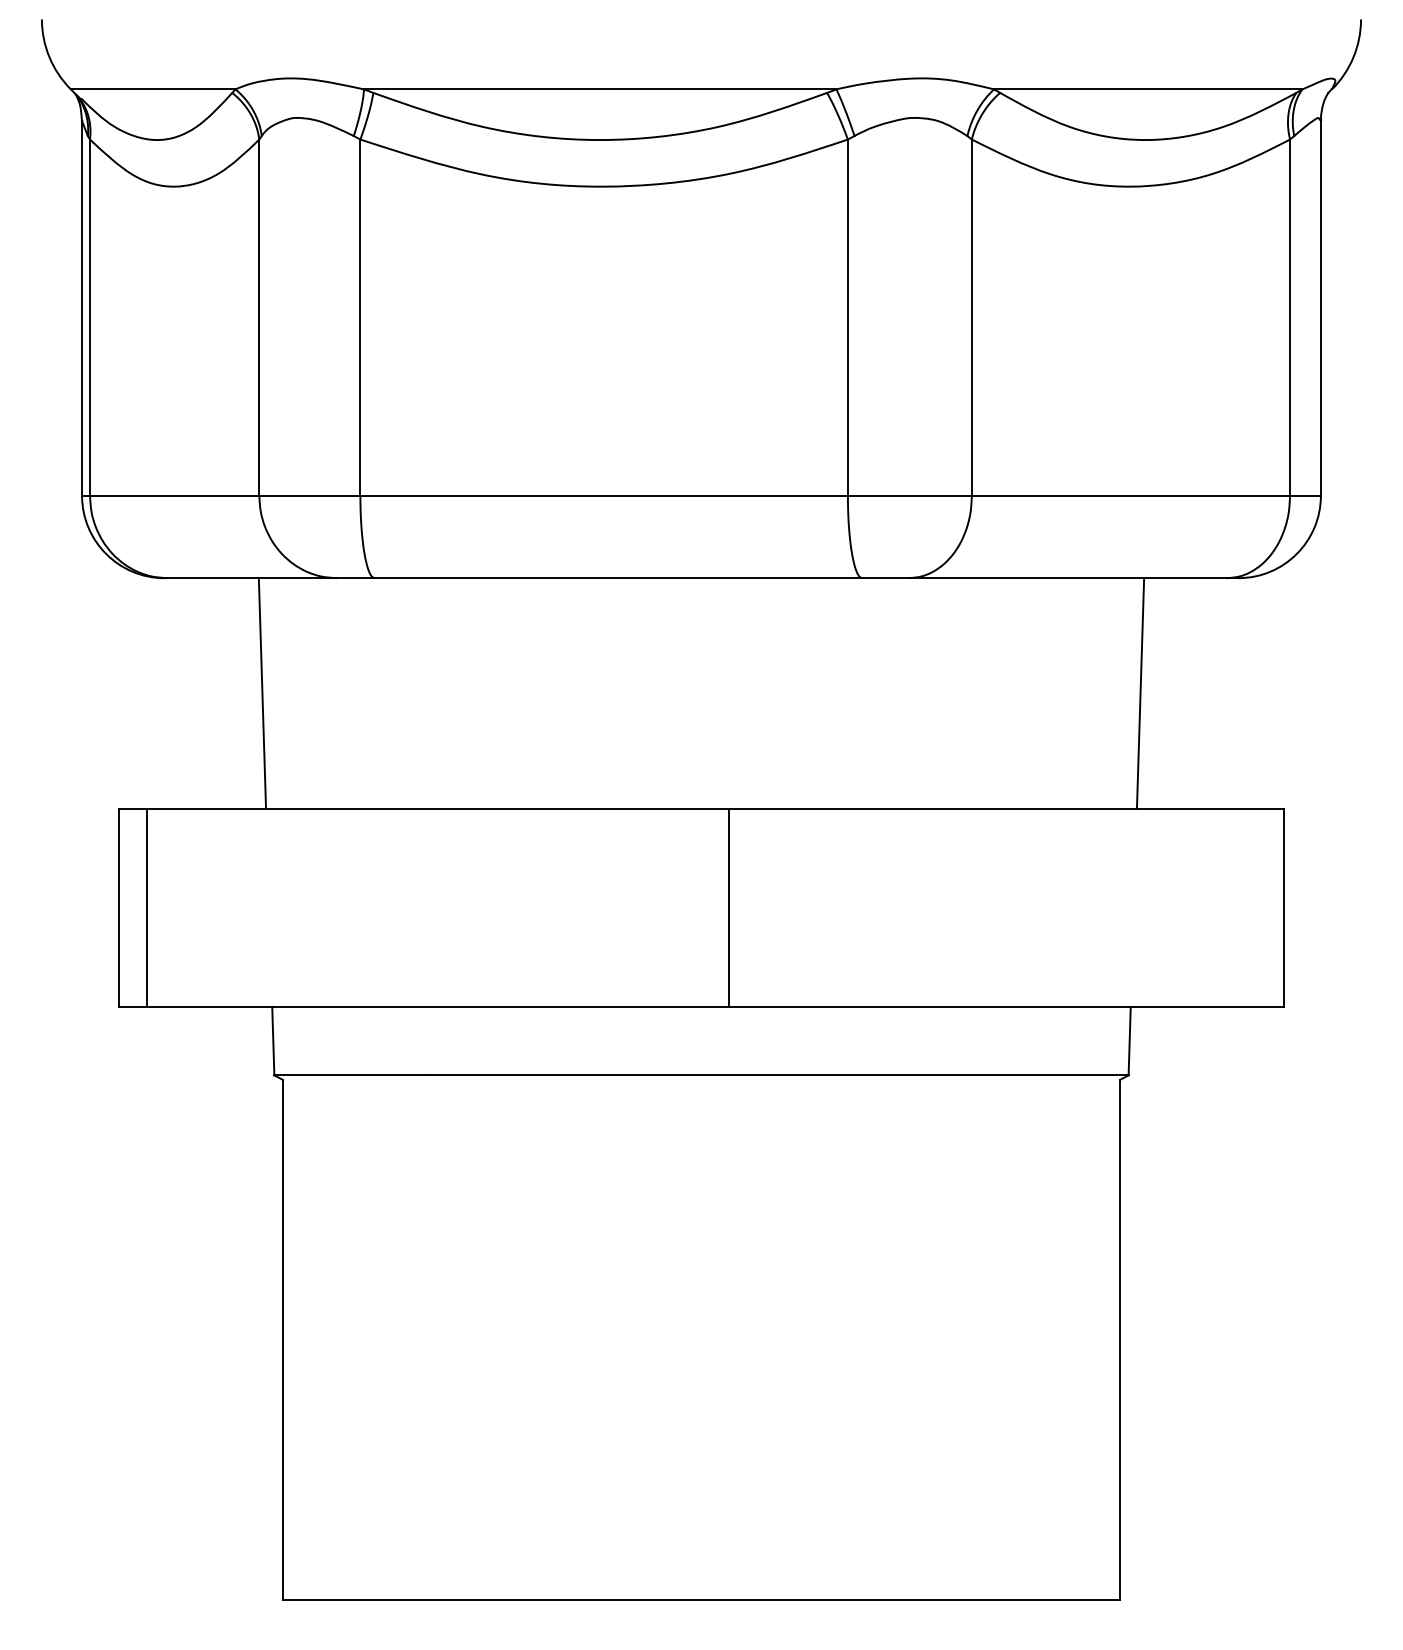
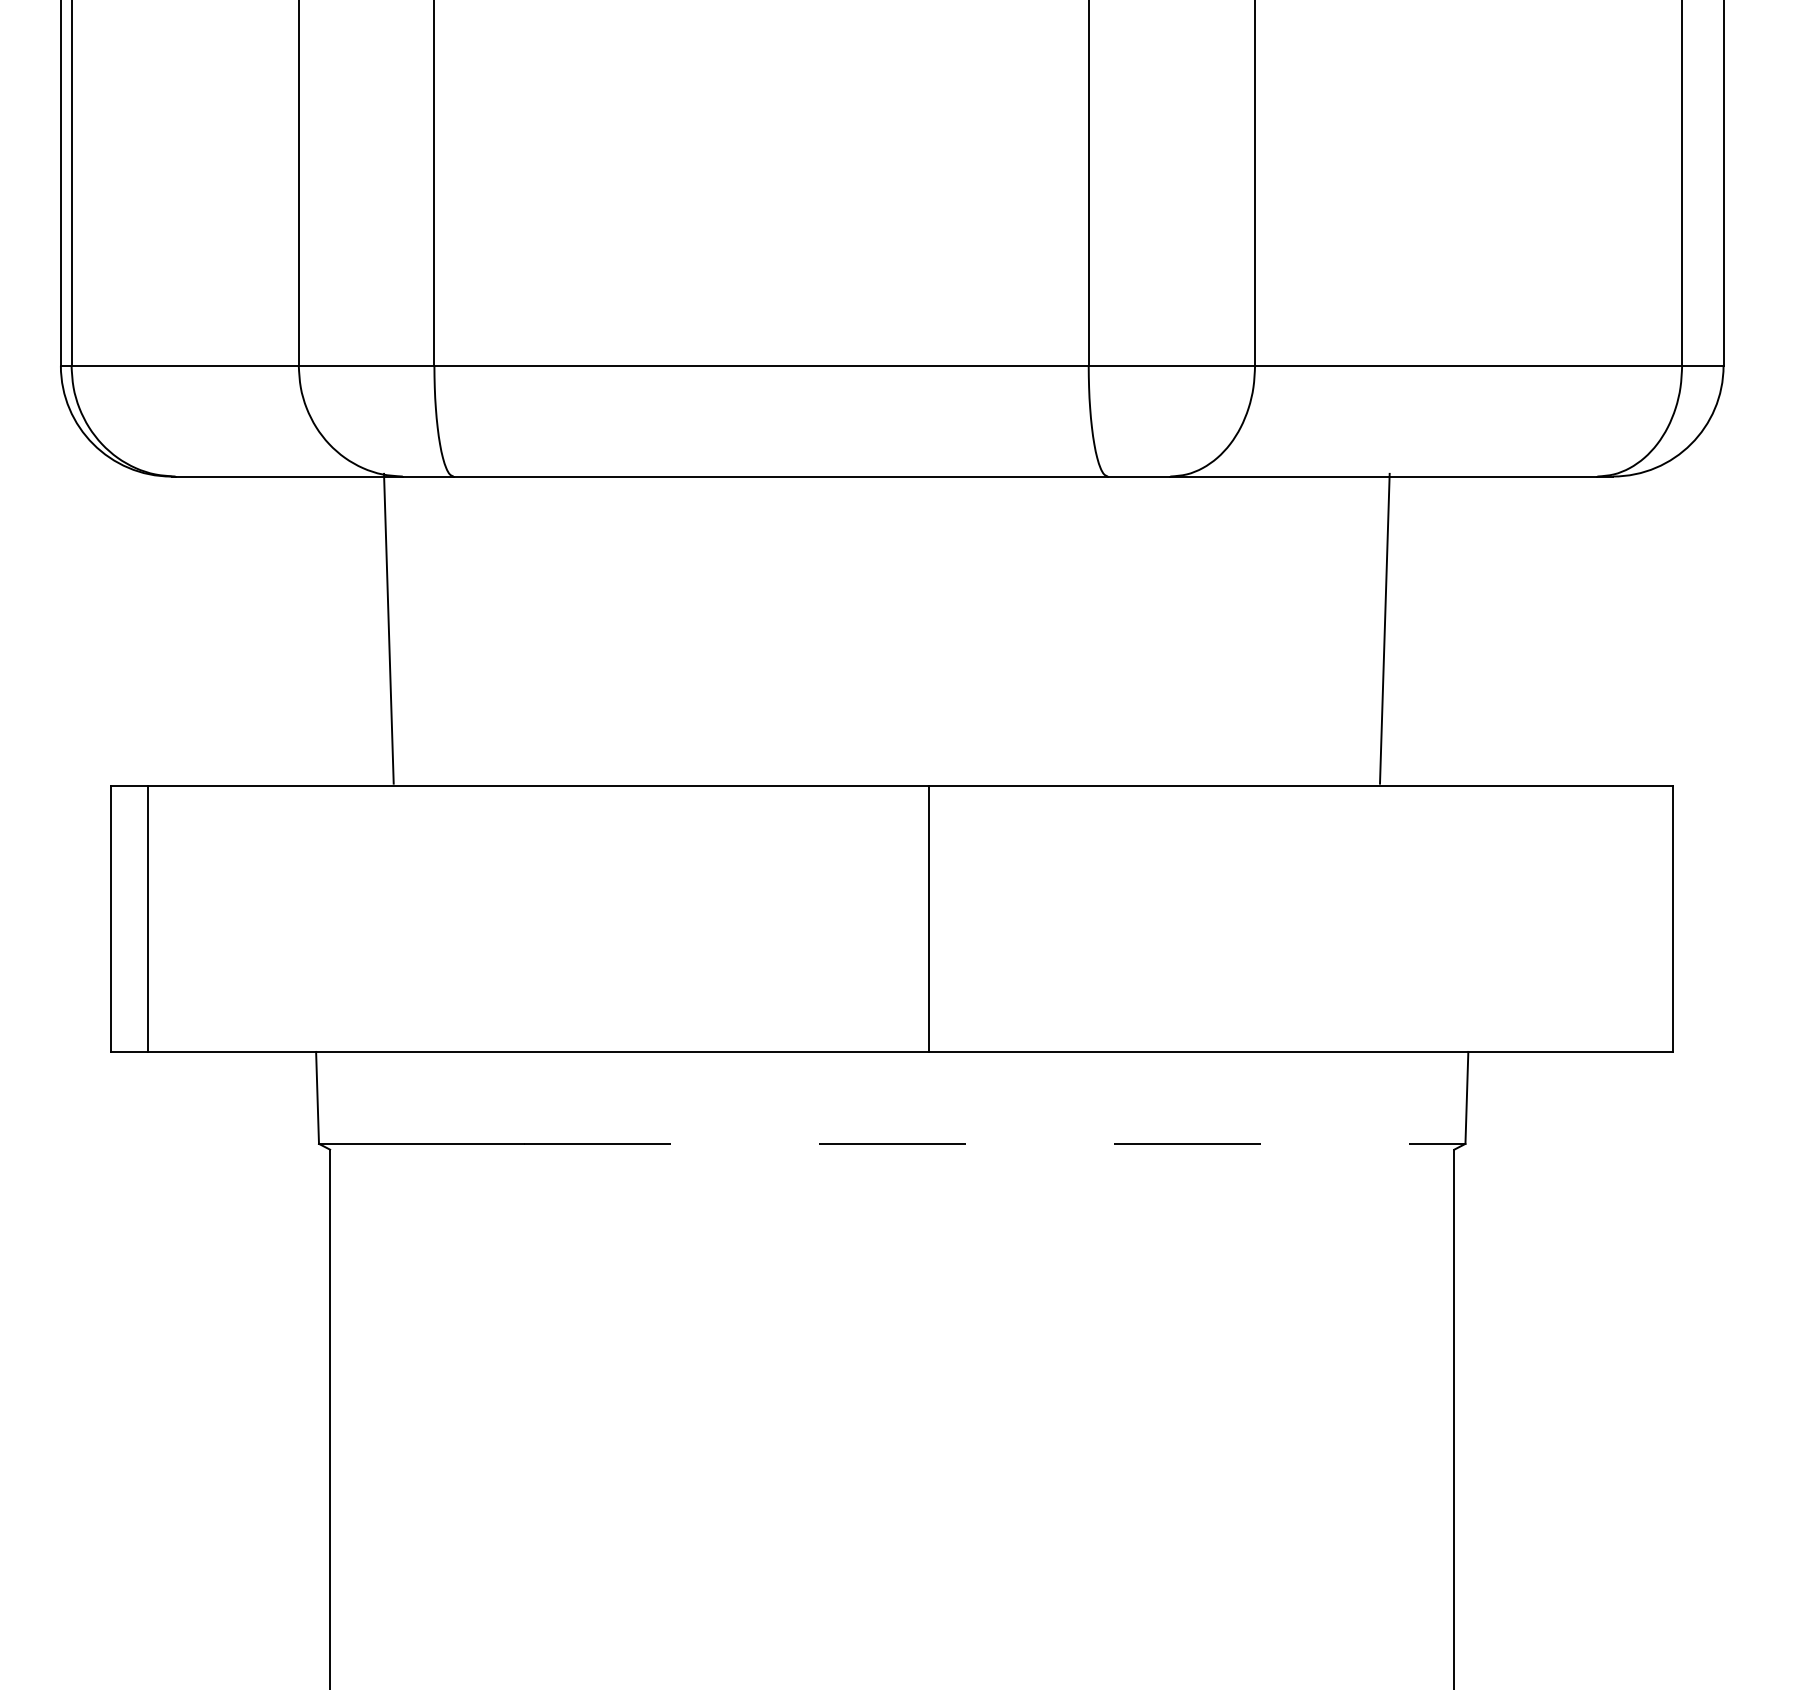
line: (262, 693) -> (388, 628), moved
line: (1140, 693) -> (1384, 628), moved
line: (777, 1075) -> (994, 1144), solid -> dashed

